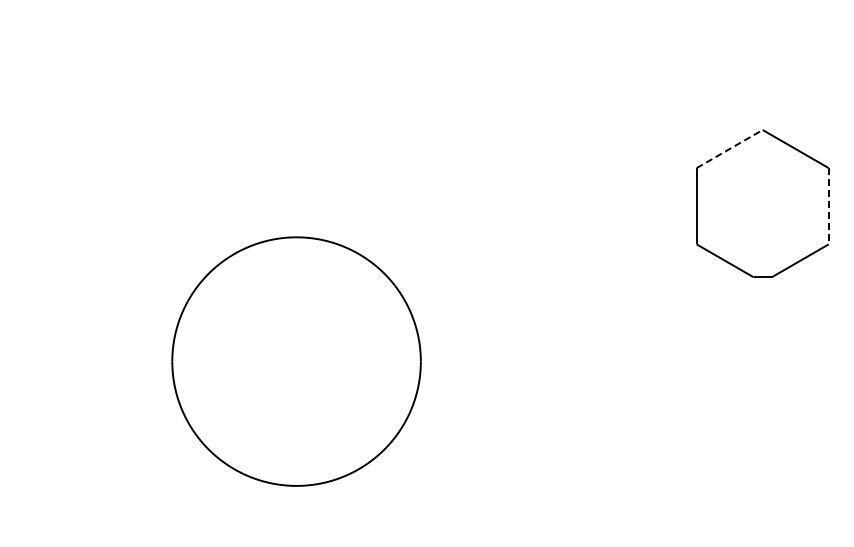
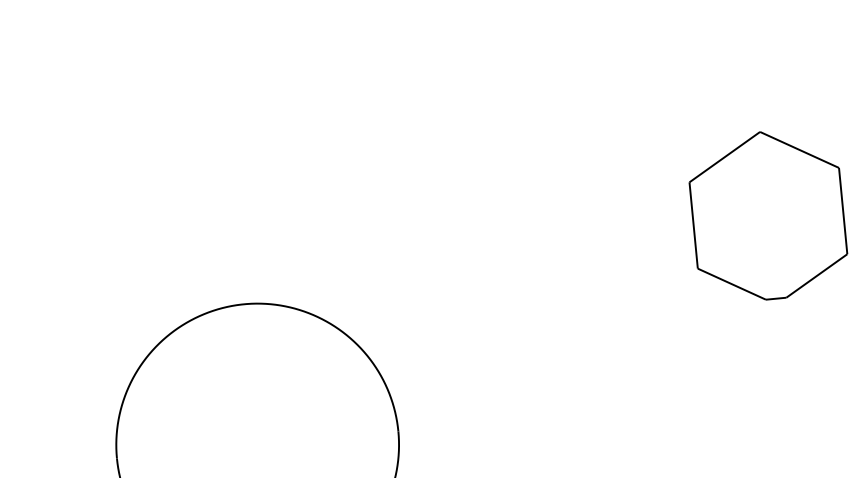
line: (730, 148) -> (725, 156), dashed -> solid
line: (828, 206) -> (842, 211), dashed -> solid

